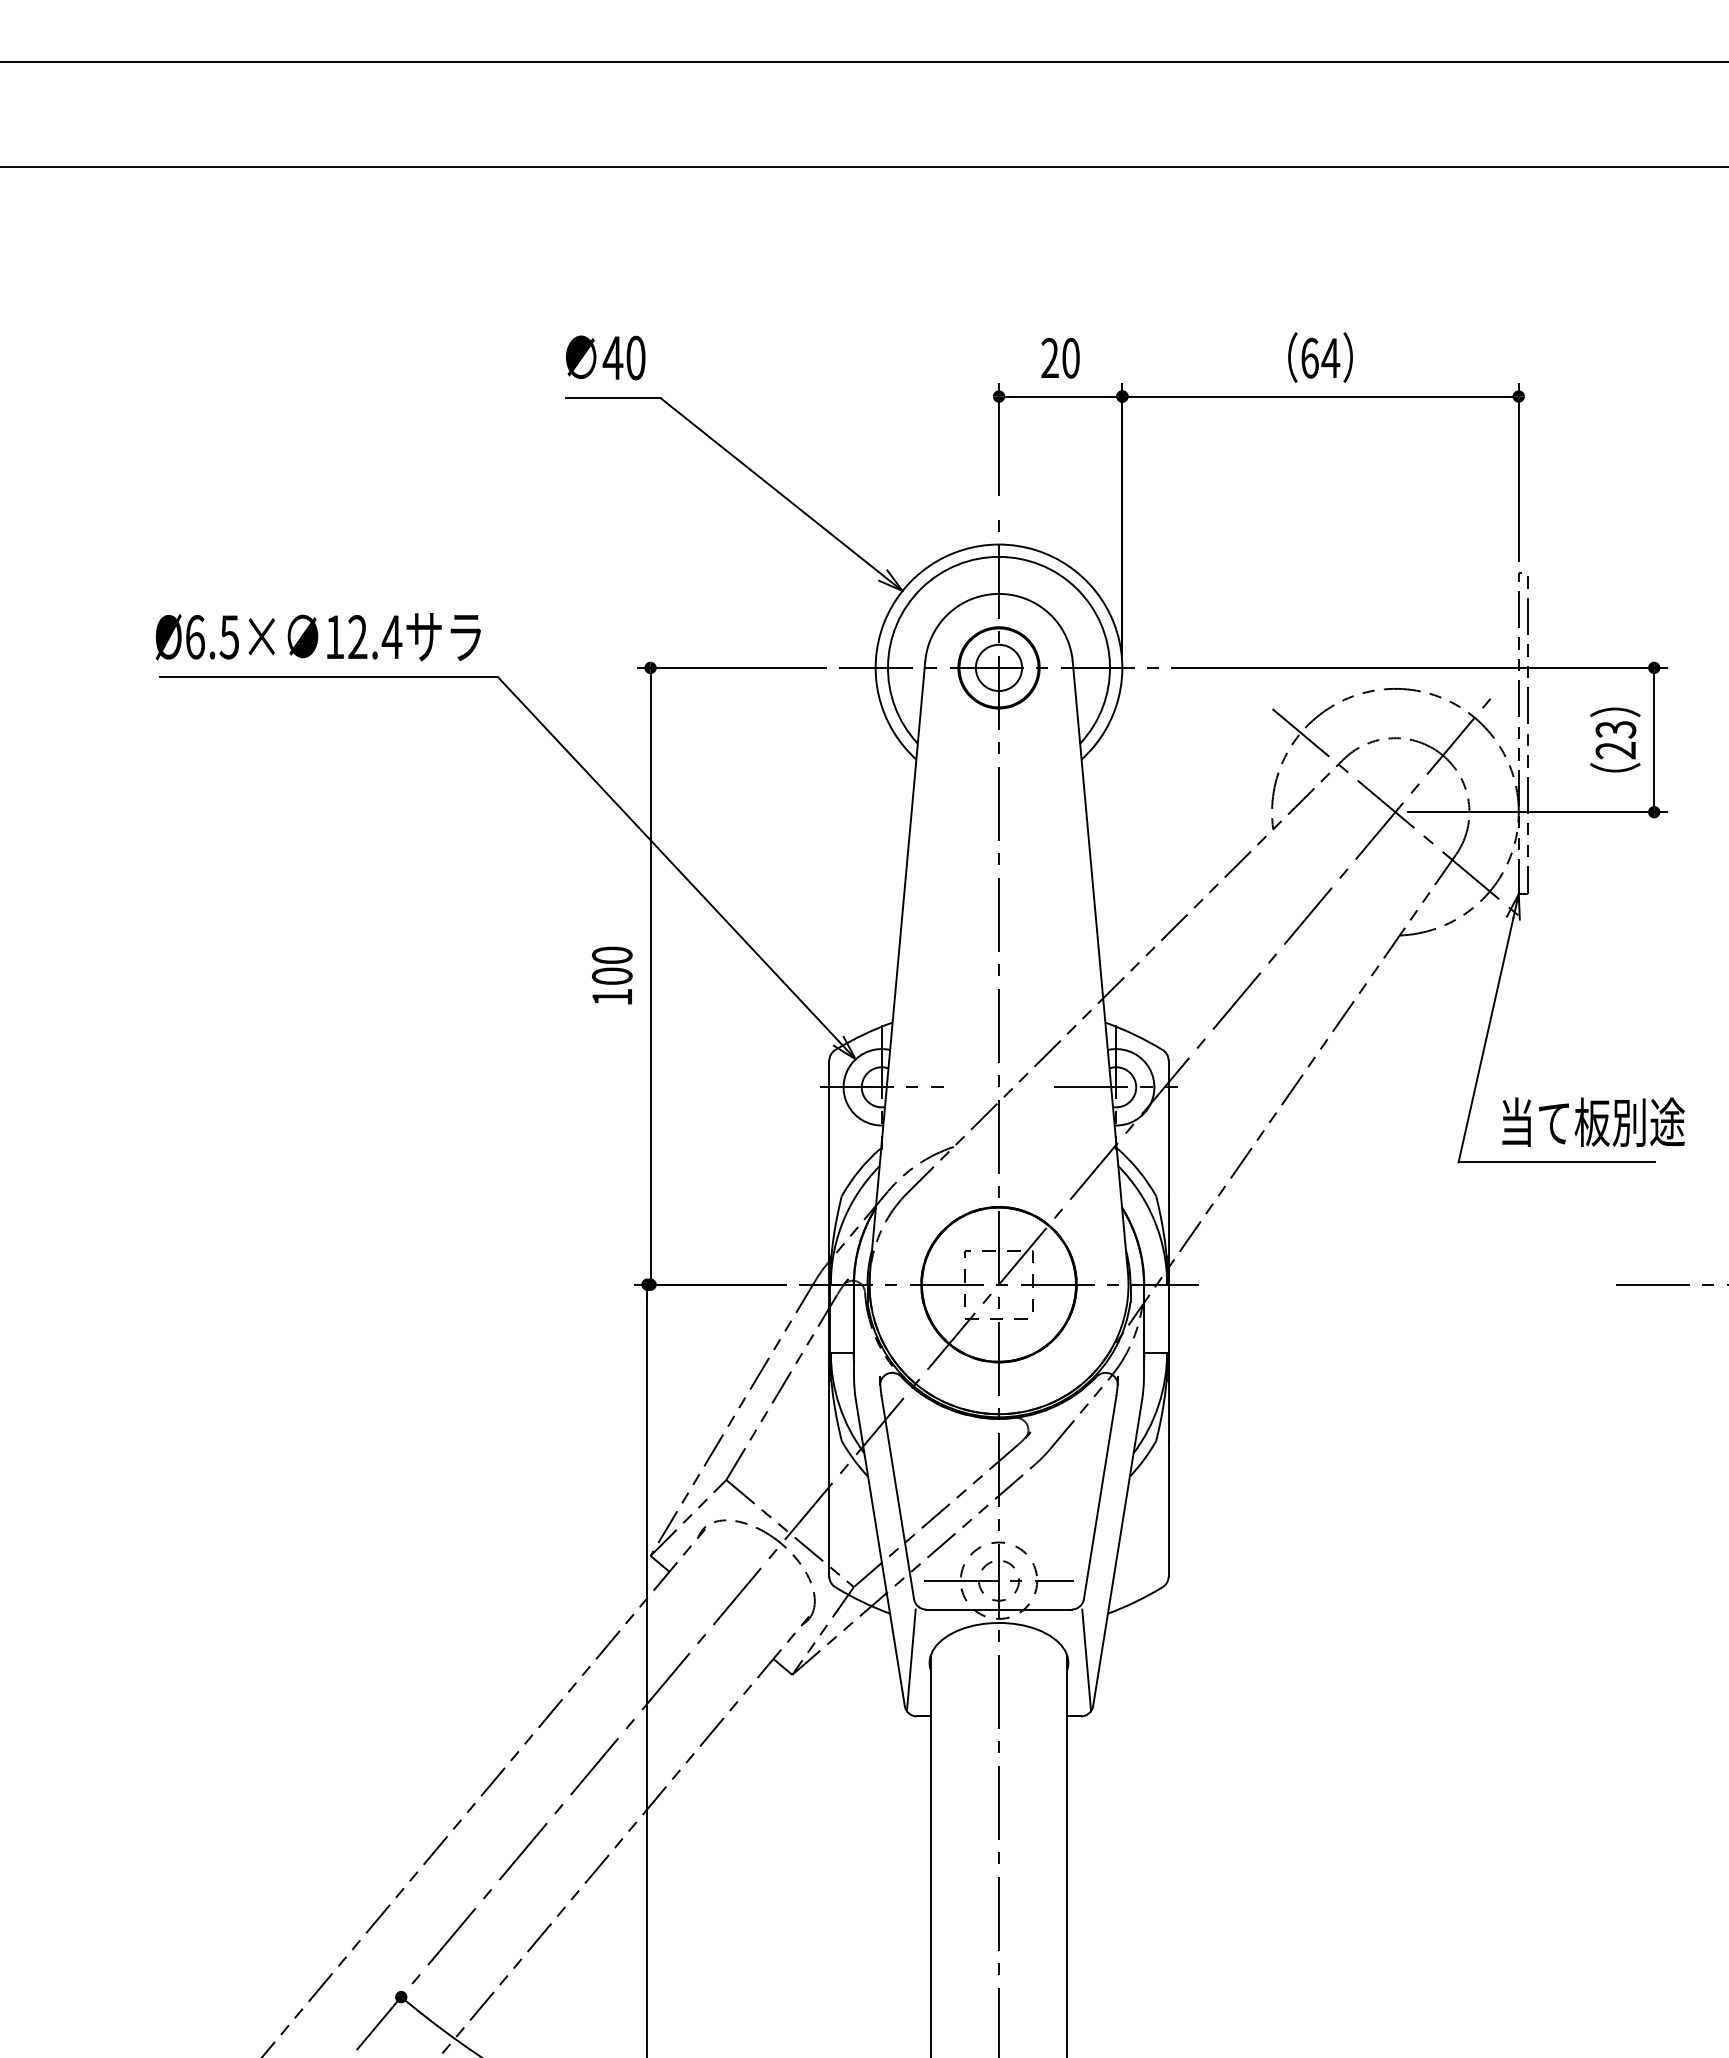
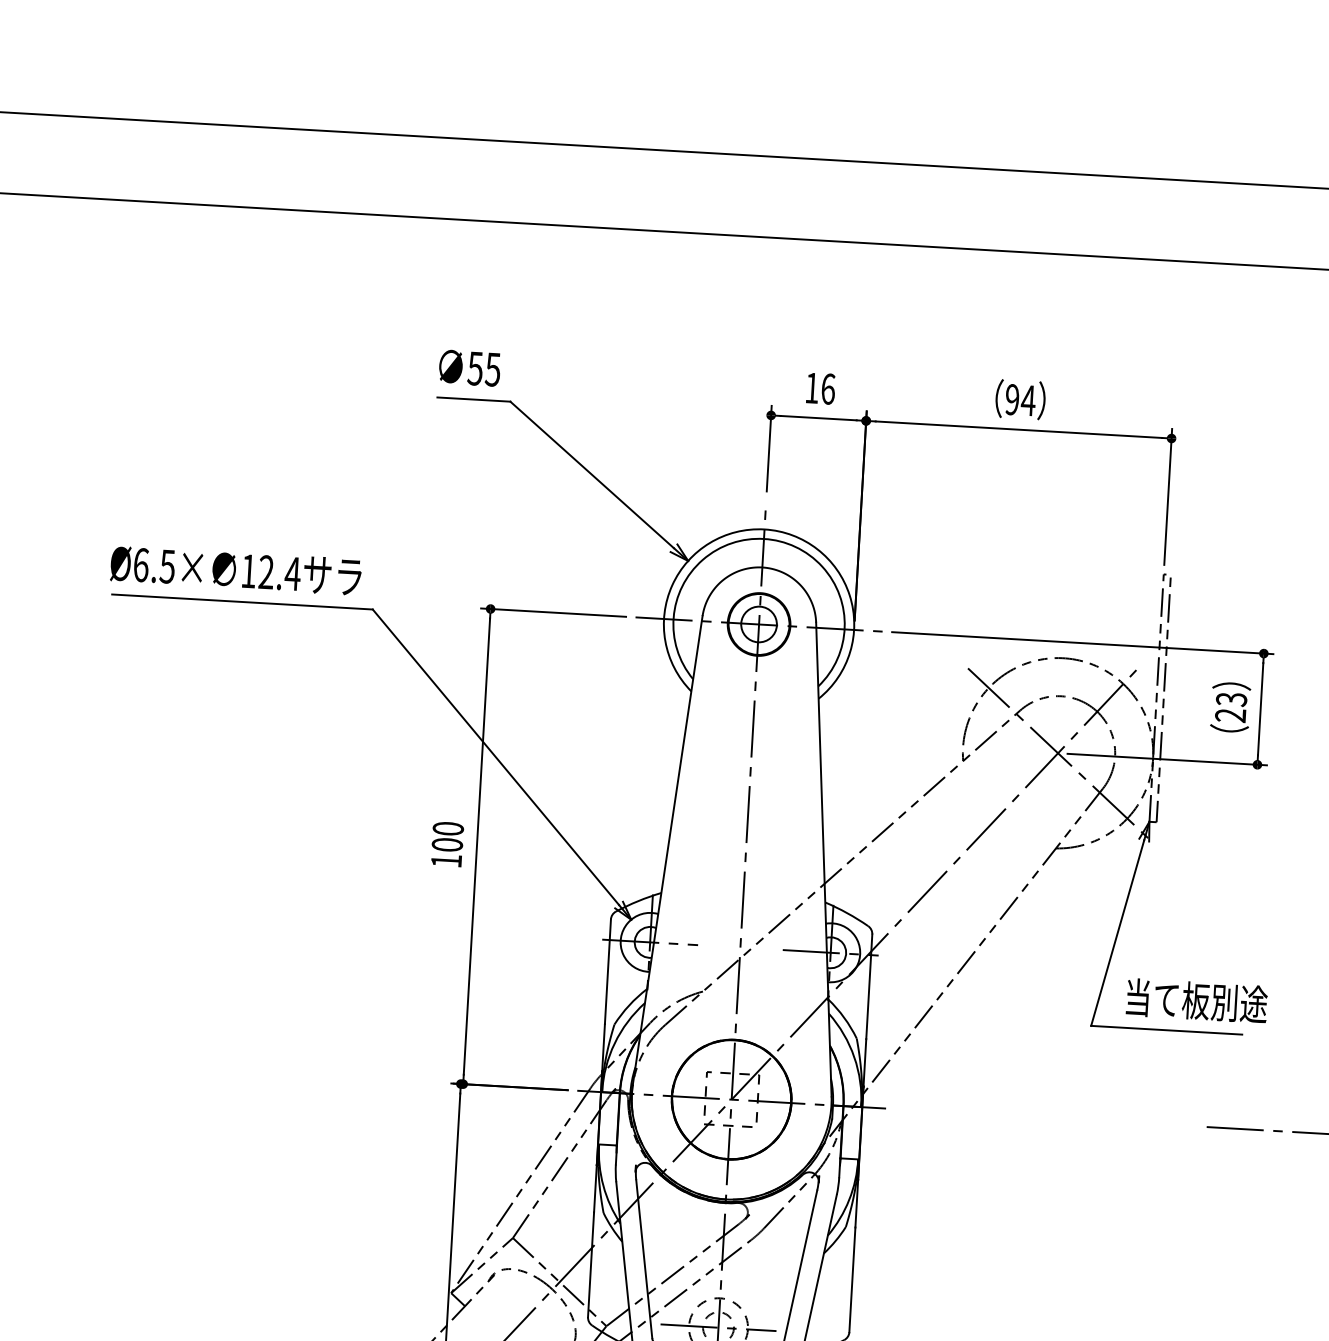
text: (623, 357) -> (483, 368), 40 -> 55
text: (1060, 357) -> (820, 388), 20 -> 16
text: (1309, 357) -> (1012, 399), 64 -> 94

